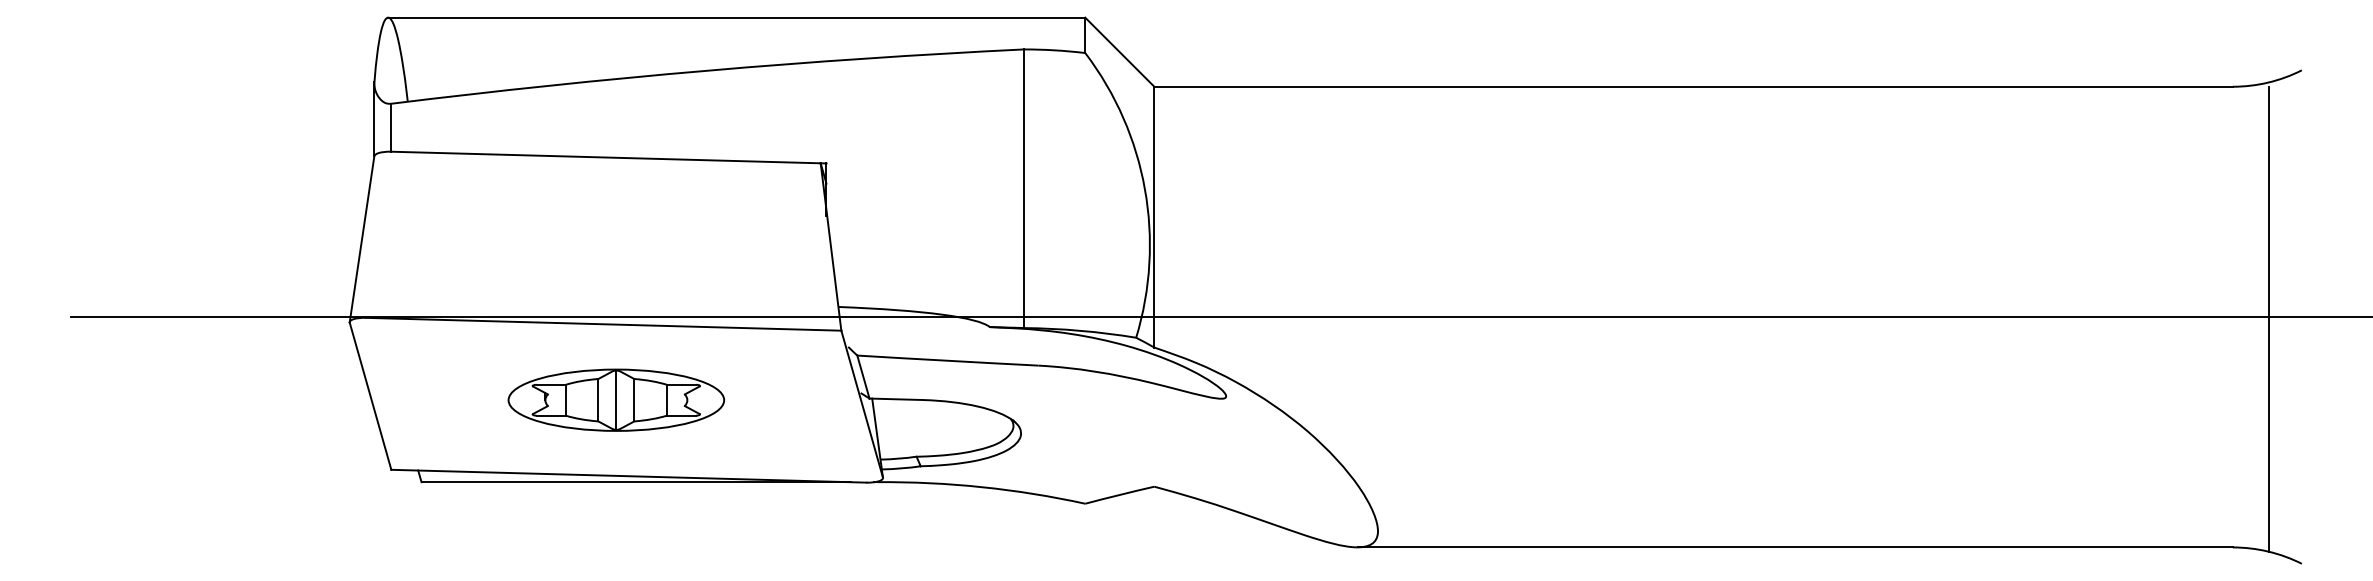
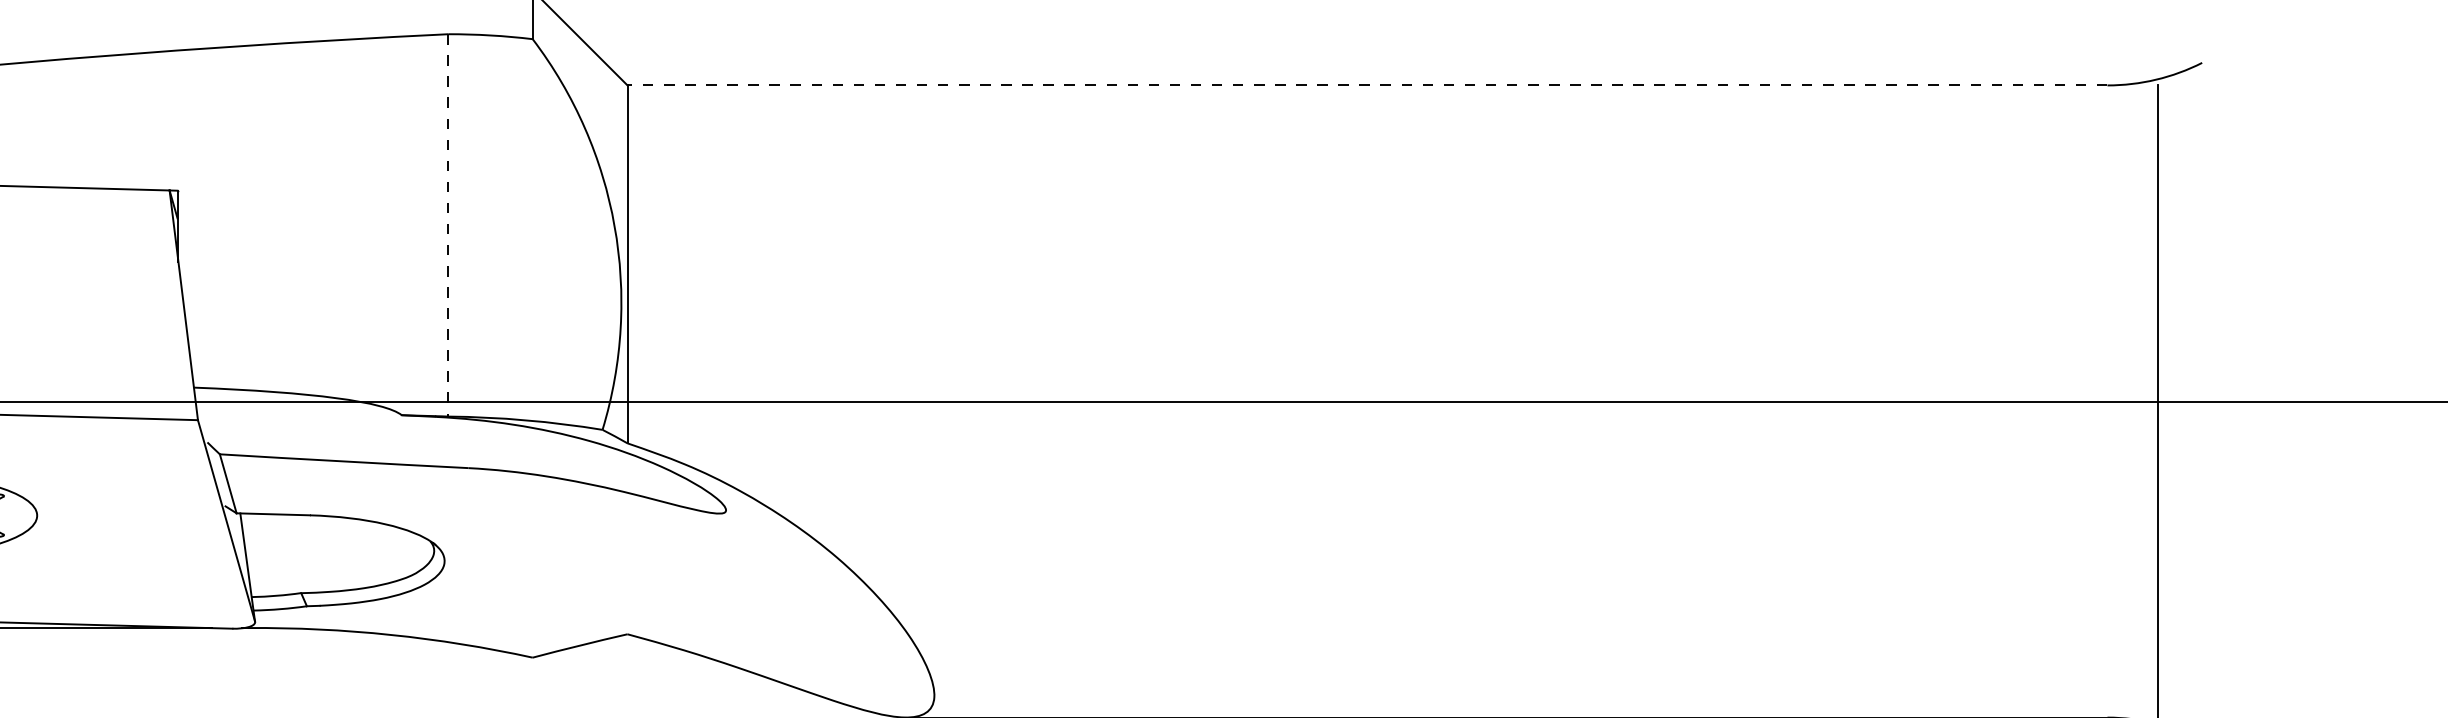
line: (1693, 86) -> (1367, 85), solid -> dashed
line: (1023, 189) -> (447, 226), solid -> dashed

